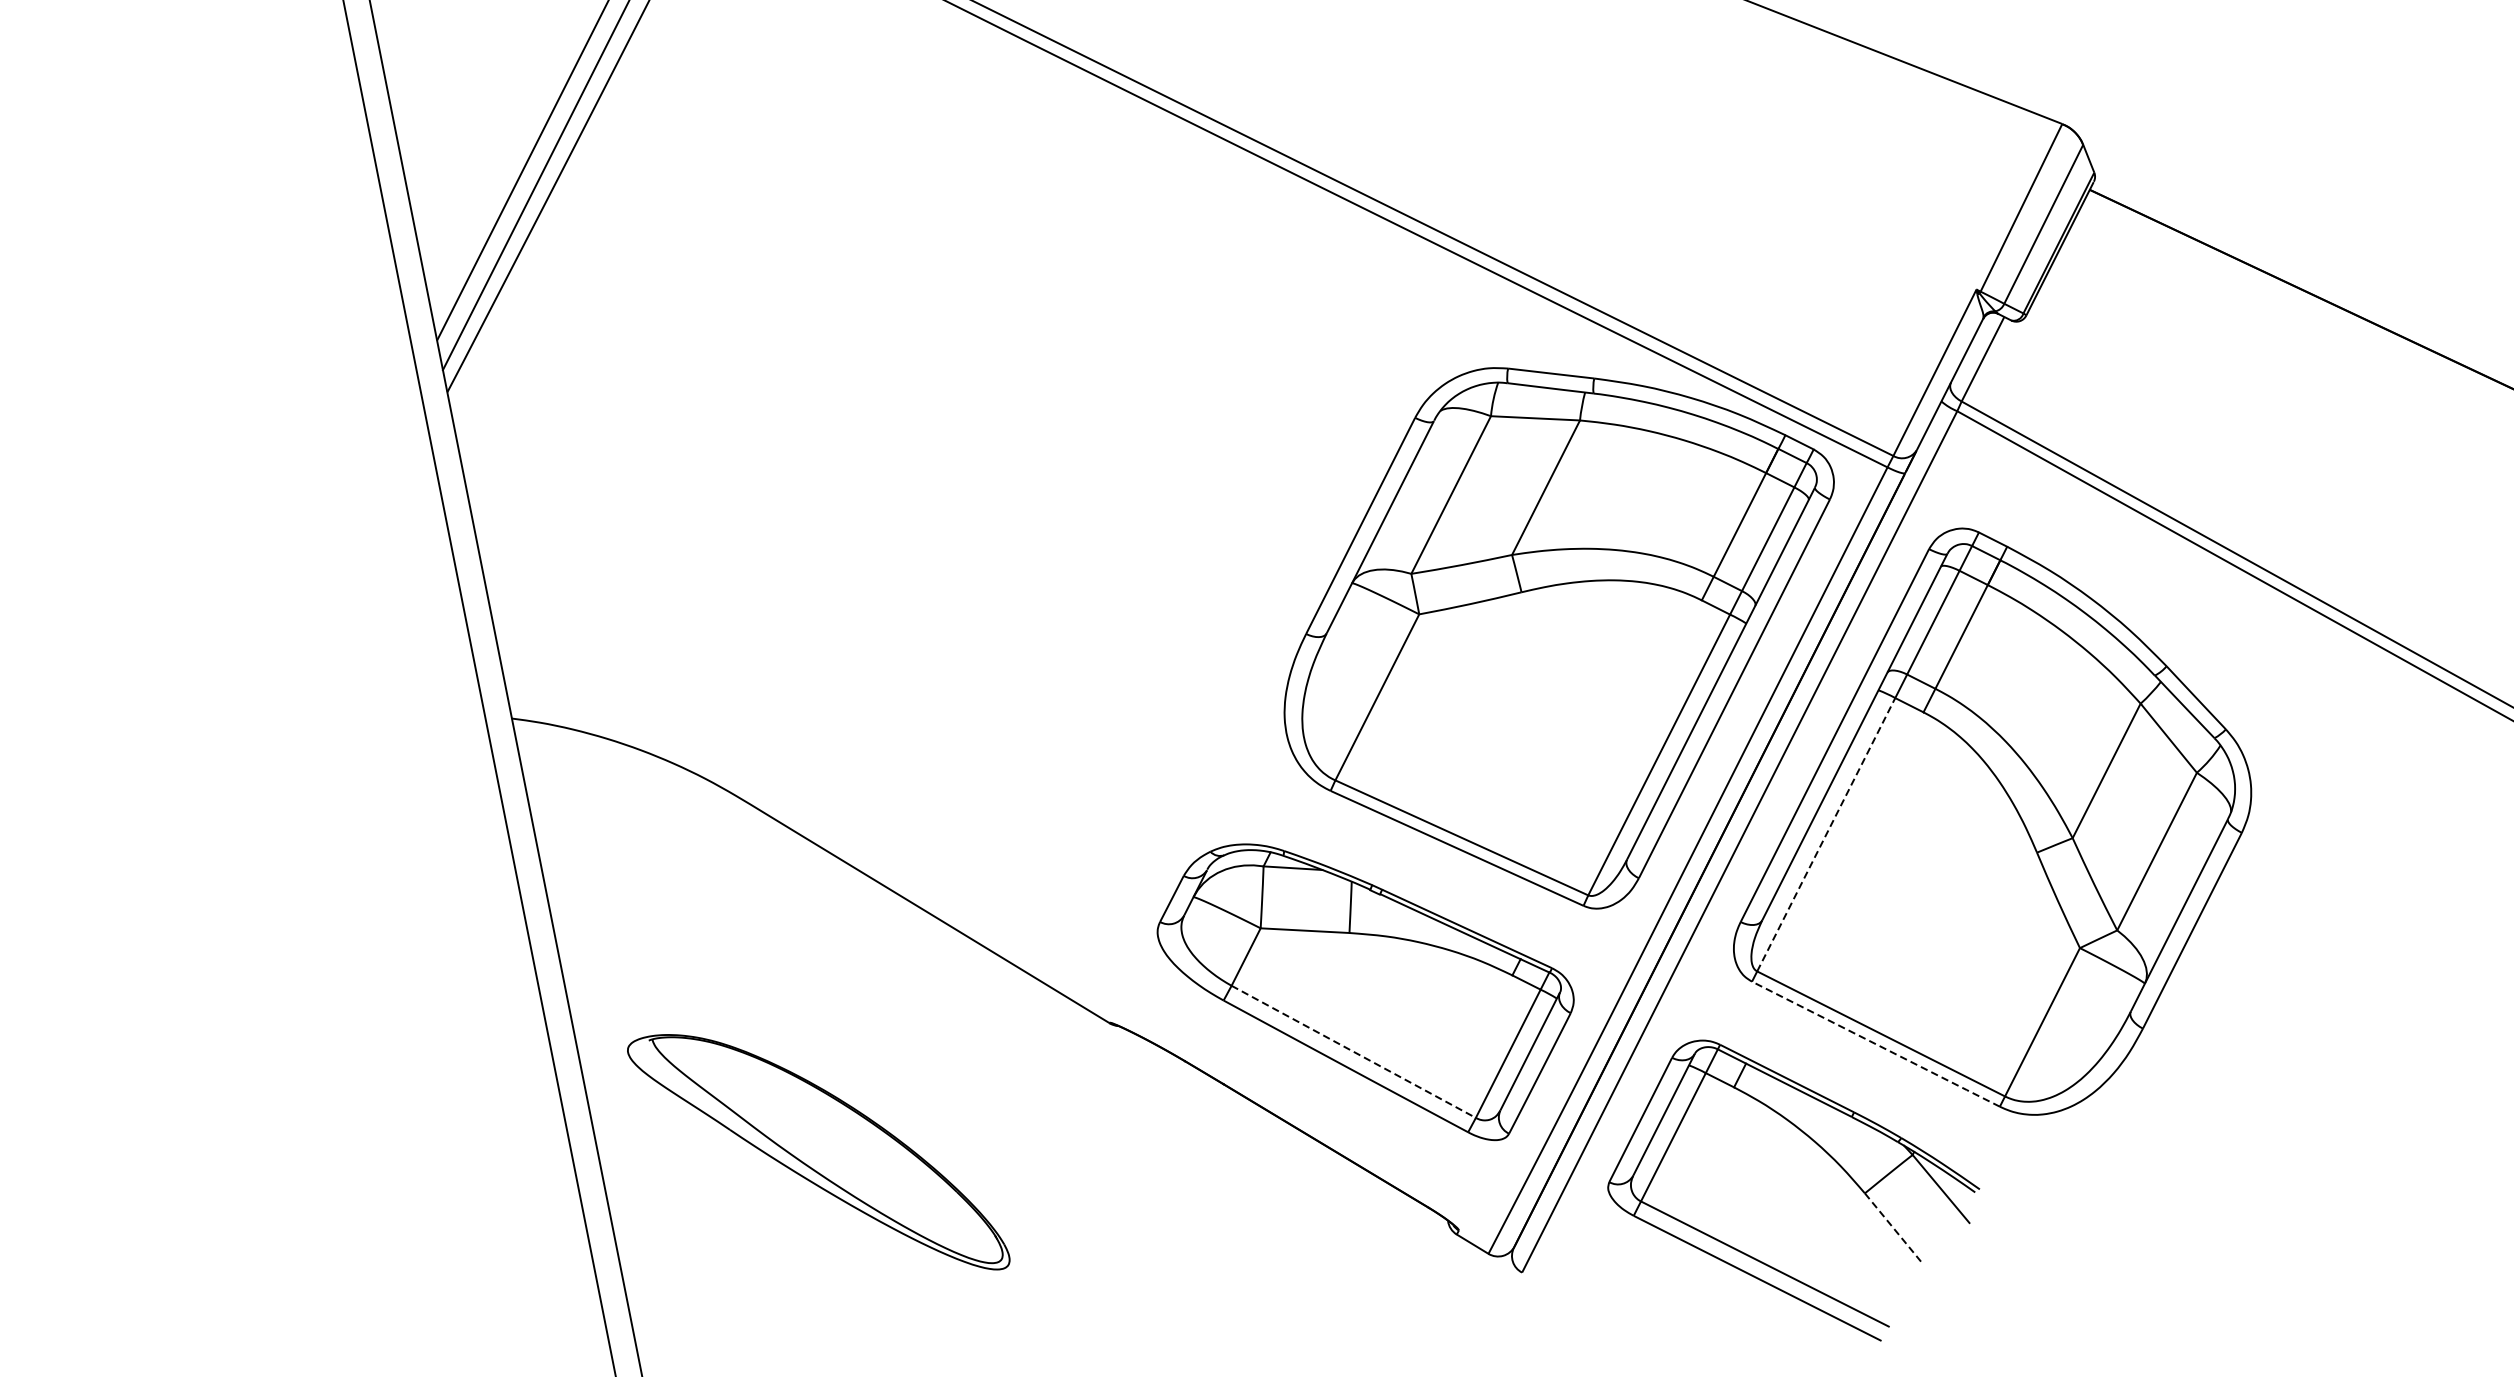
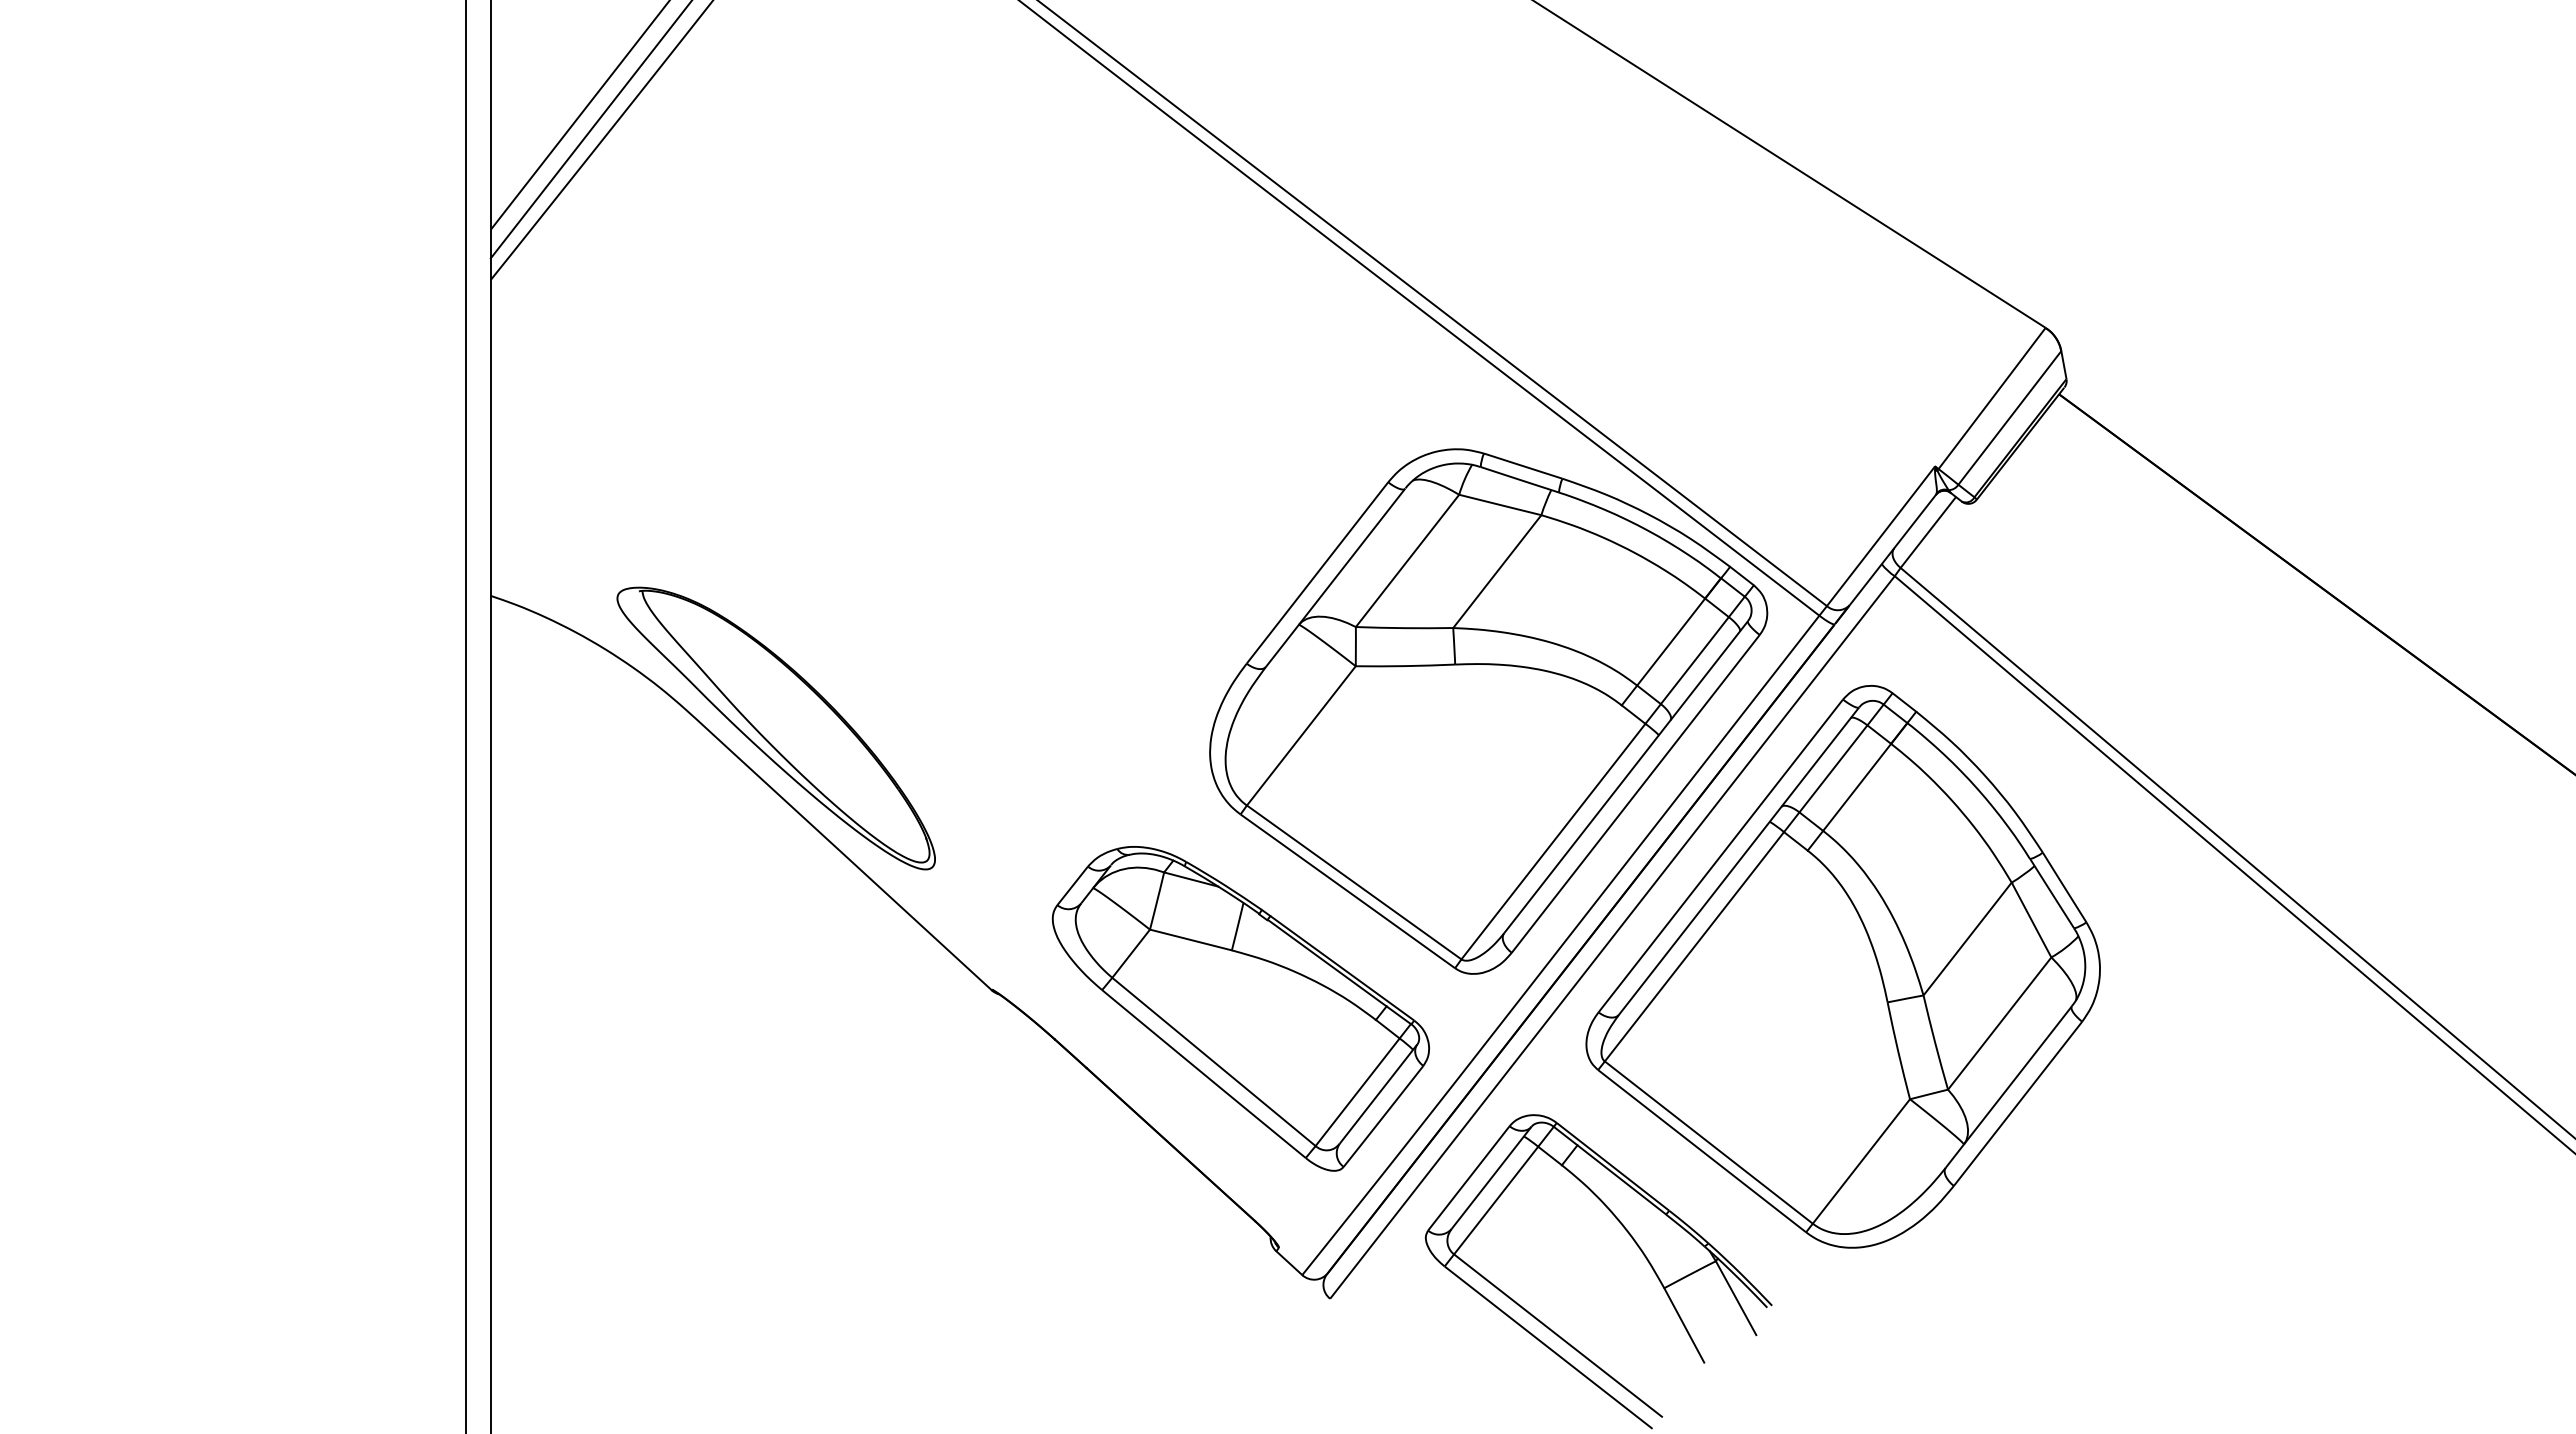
line: (1826, 834) -> (1694, 946), dashed -> solid
line: (1876, 1044) -> (1702, 1151), dashed -> solid
line: (1353, 1051) -> (1213, 1061), dashed -> solid
part: (817, 1154) -> (775, 728), moved
line: (1893, 1227) -> (1684, 1325), dashed -> solid

